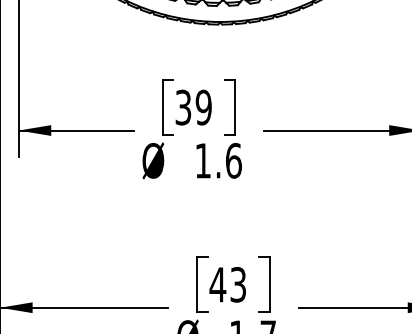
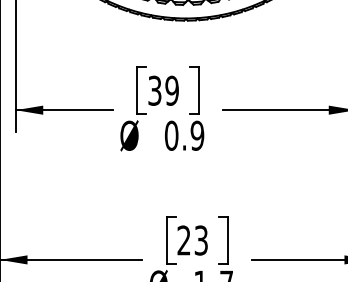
text: (218, 160) -> (184, 135), 1.6 -> 0.9
text: (217, 284) -> (183, 240), 43 -> 23

